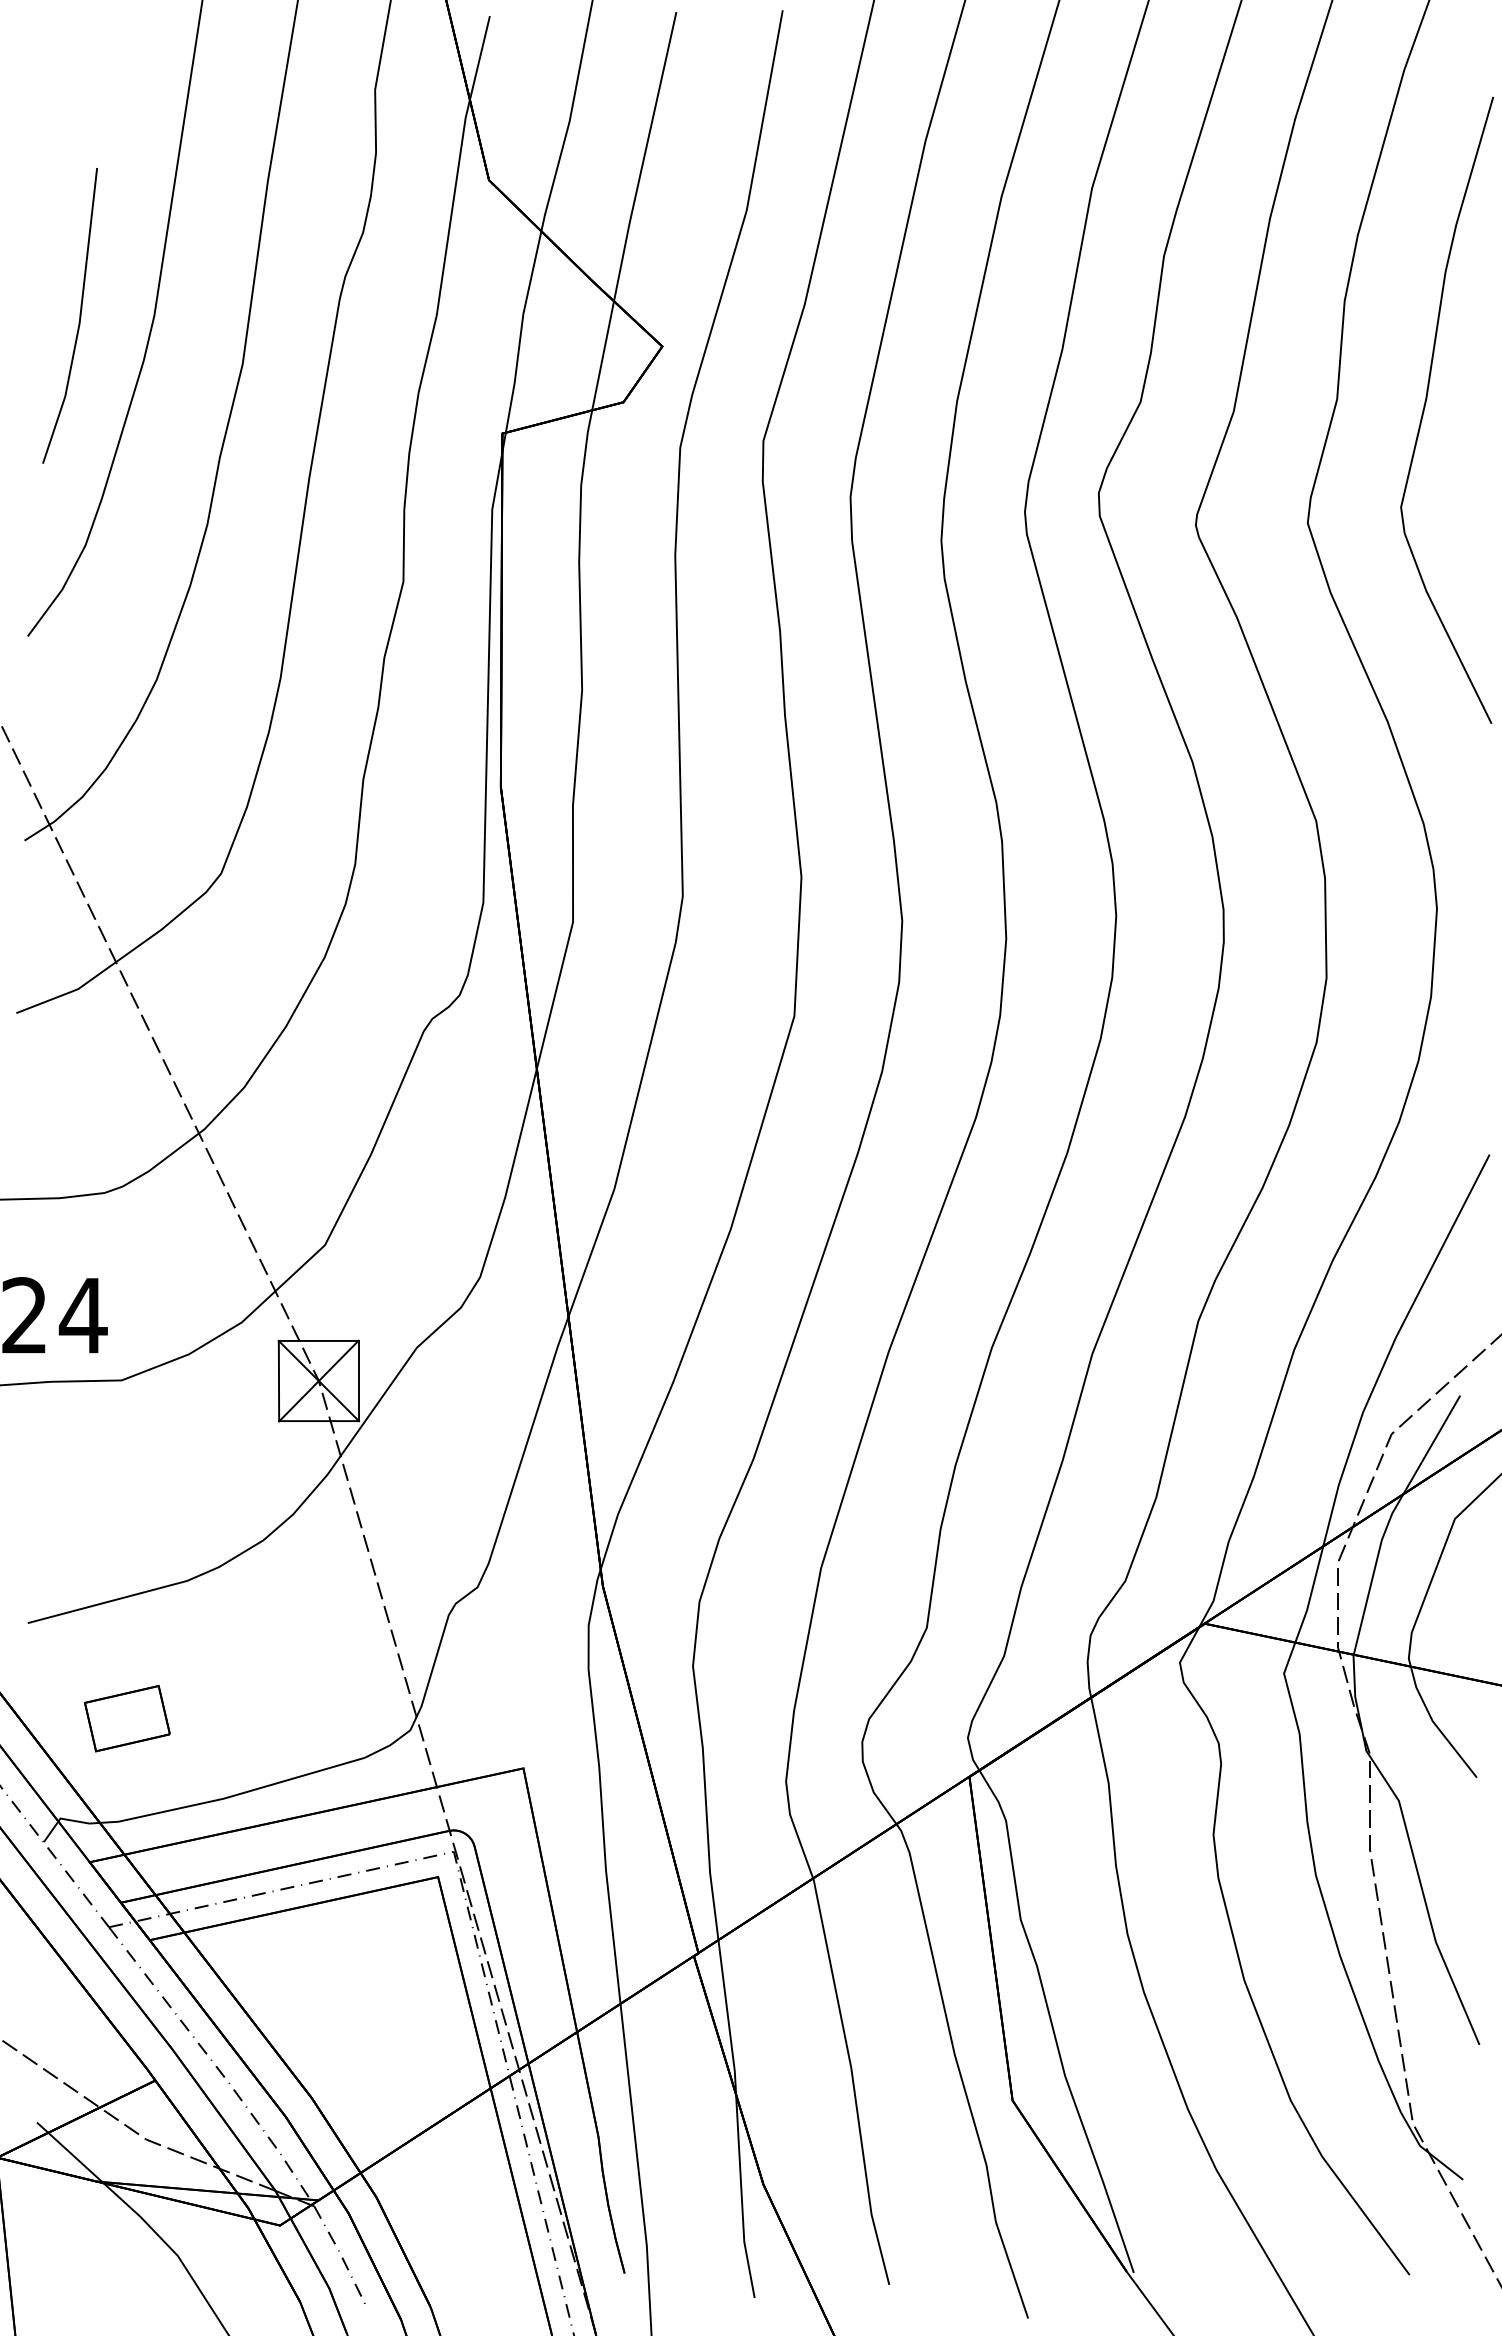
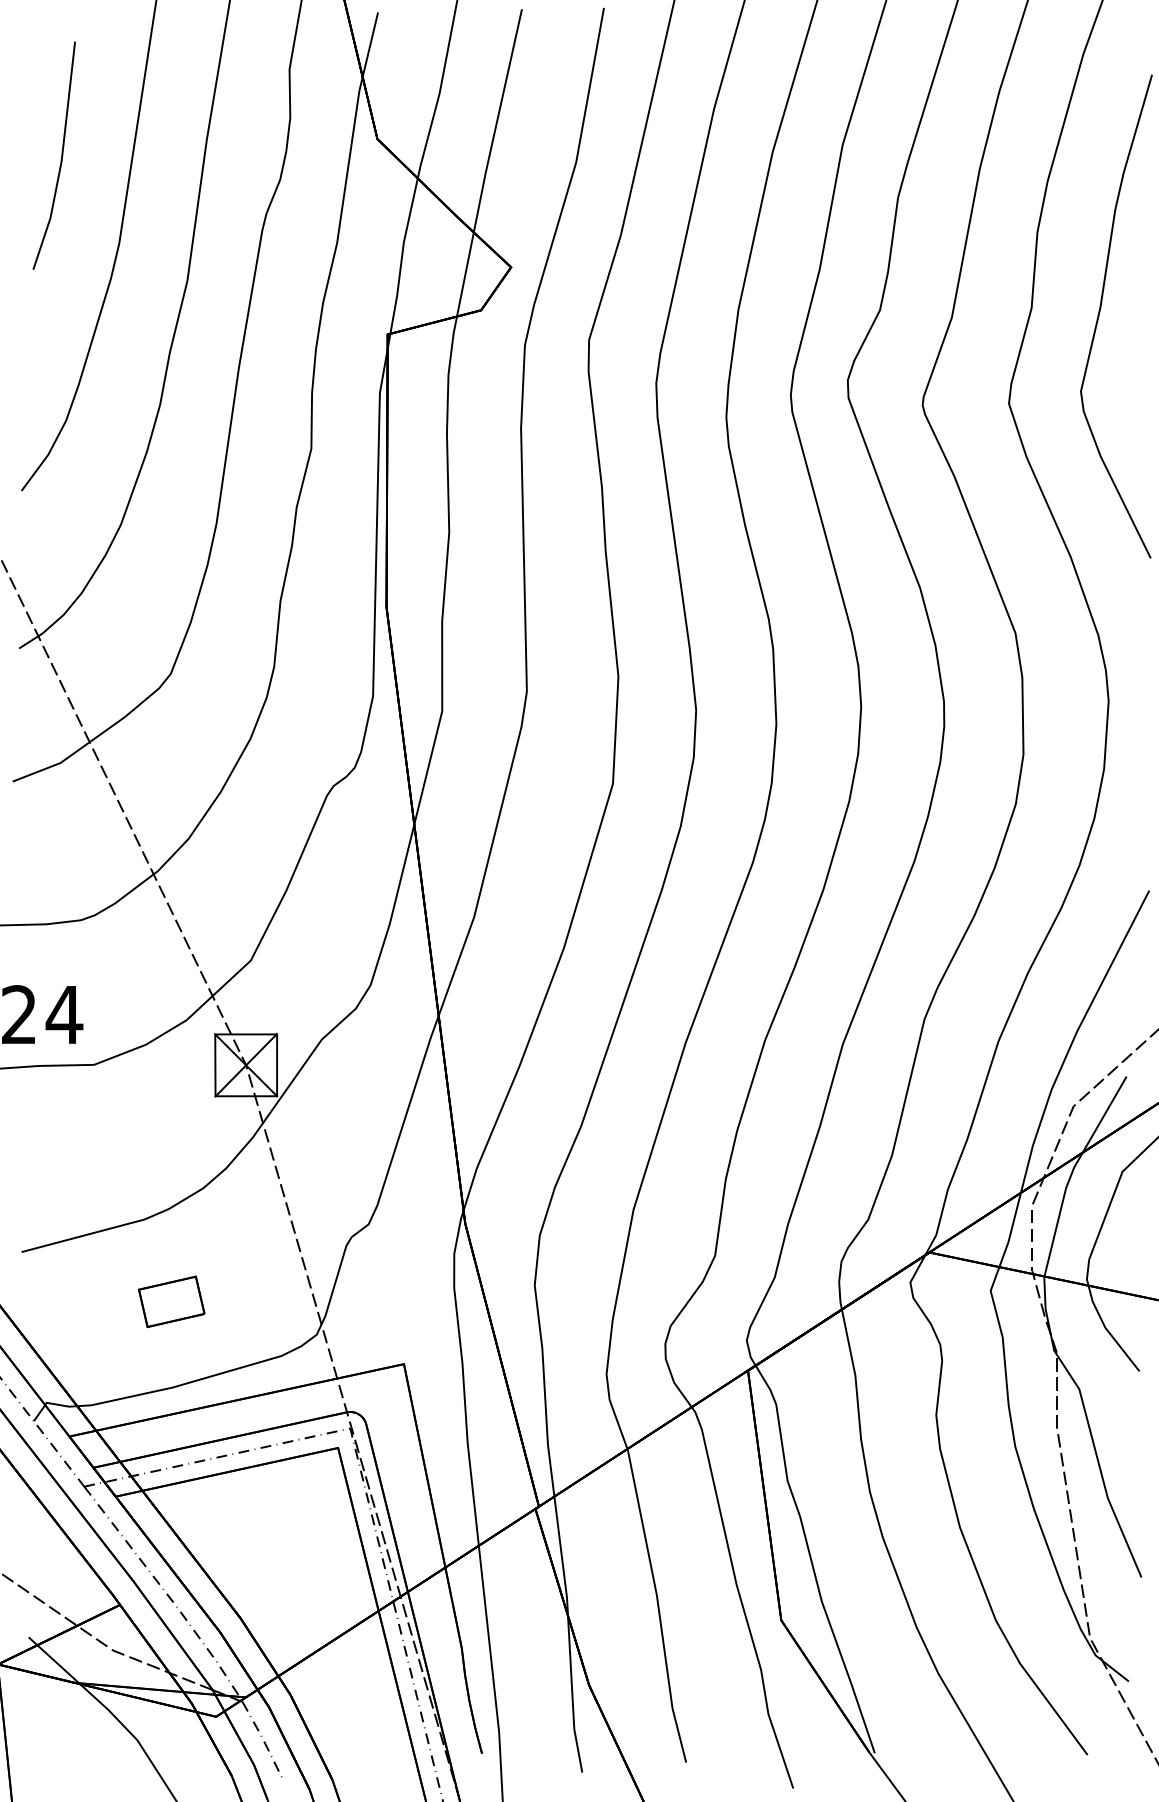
line: (79, 315) -> (61, 155), moved
part: (126, 1718) -> (171, 1301), moved

